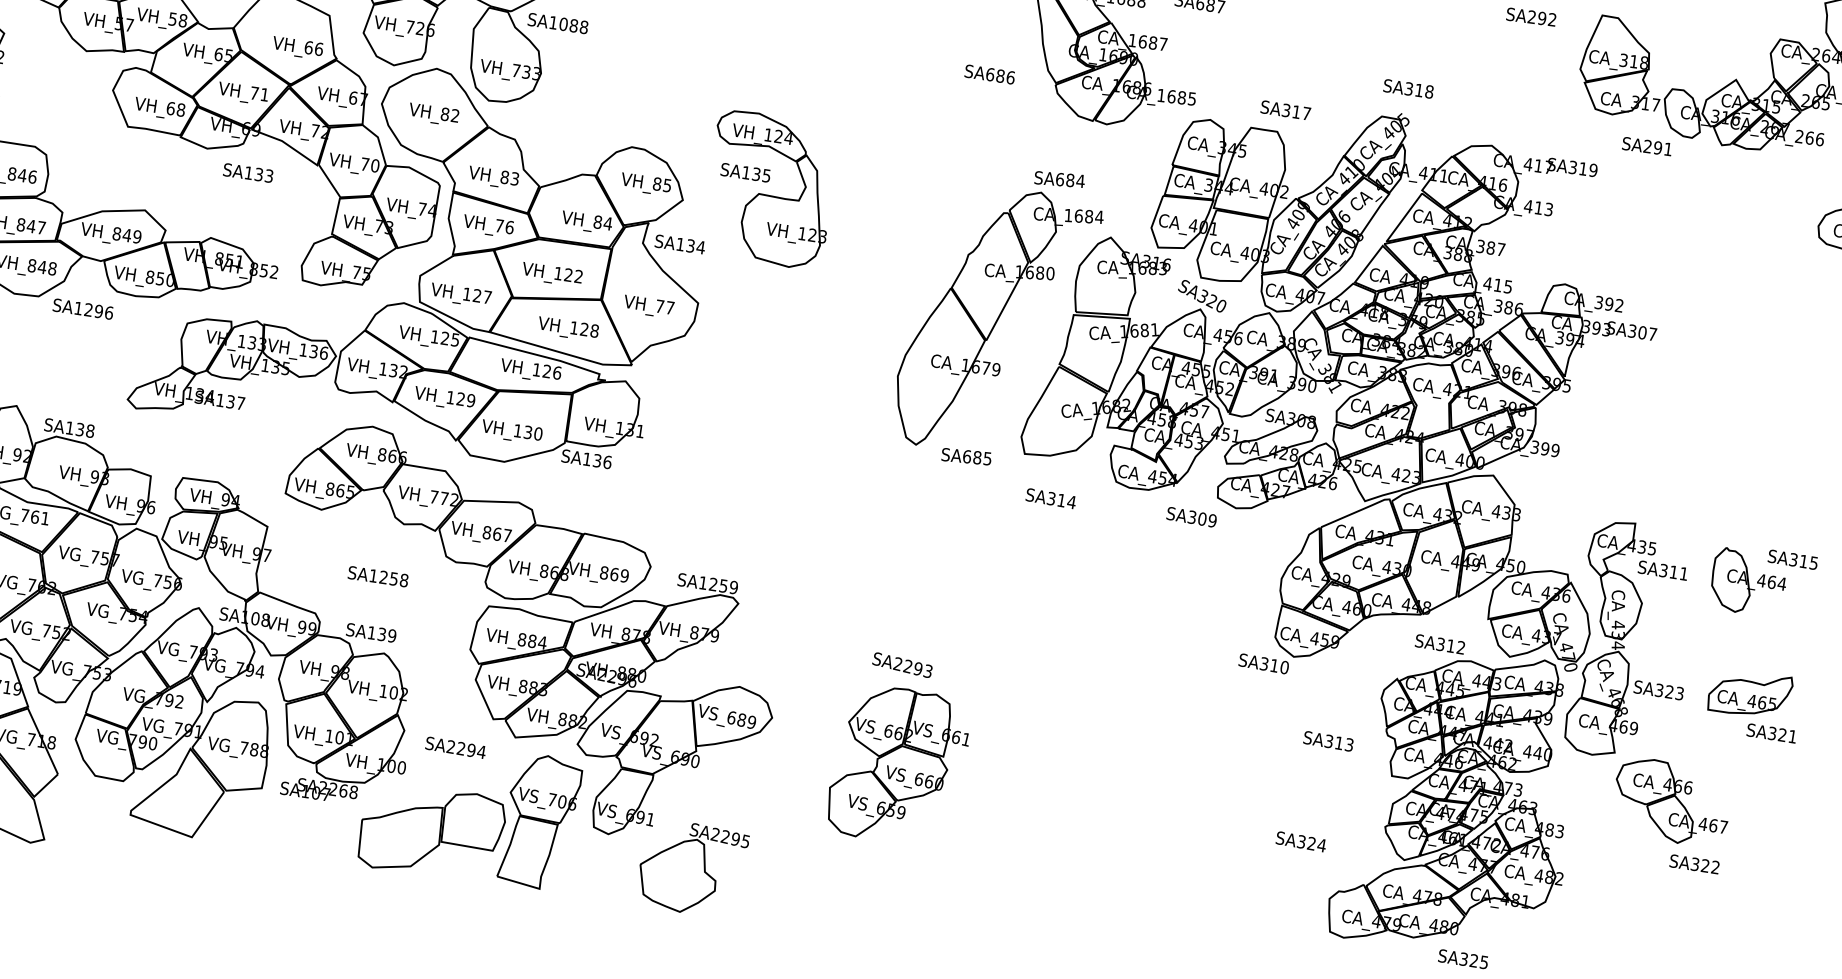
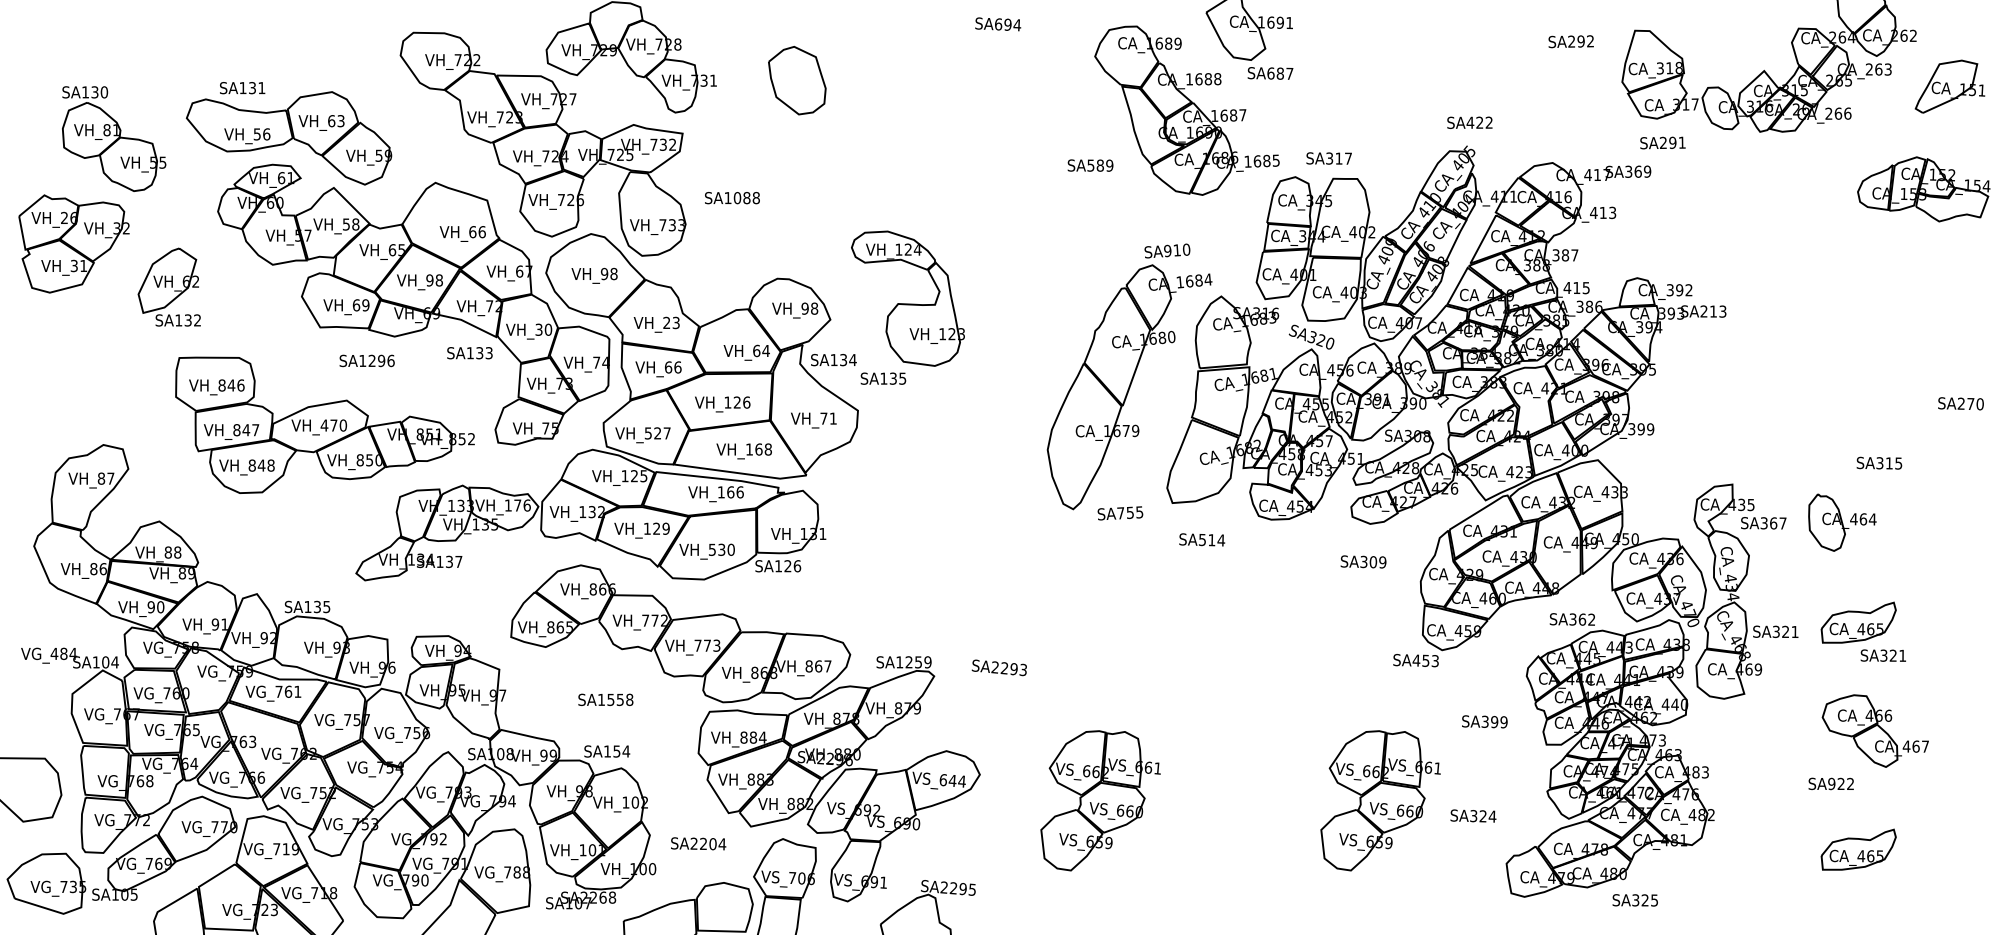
text: (558, 24) -> (732, 198), moved
text: (1000, 76) -> (1100, 165), SA686 -> SA589
text: (1418, 90) -> (1479, 122), SA318 -> SA422
text: (259, 94) -> (434, 280), VH_71 -> VH_98
text: (180, 110) -> (365, 305), VH_68 -> VH_69
text: (1285, 110) -> (1328, 158), moved
text: (449, 115) -> (608, 274), VH_82 -> VH_98
text: (1646, 145) -> (1662, 142), moved
text: (364, 163) -> (538, 329), VH_70 -> VH_30
text: (1582, 168) -> (1637, 171), SA319 -> SA369
text: (745, 172) -> (883, 378), moved
text: (247, 173) -> (469, 353), moved
text: (504, 176) -> (666, 322), VH_83 -> VH_23
text: (1070, 180) -> (1177, 250), SA684 -> SA910
text: (661, 184) -> (809, 308), VH_85 -> VH_98
text: (597, 221) -> (756, 350), VH_84 -> VH_64
text: (499, 226) -> (668, 367), VH_76 -> VH_66
text: (126, 235) -> (333, 425), VH_849 -> VH_470
text: (578, 276) -> (746, 402), VH_122 -> VH_126
text: (466, 294) -> (647, 433), VH_127 -> VH_527
text: (669, 307) -> (832, 418), VH_77 -> VH_71
text: (82, 308) -> (366, 360), moved
text: (584, 329) -> (758, 449), VH_128 -> VH_168
text: (1642, 332) -> (1713, 311), SA307 -> SA213
text: (313, 351) -> (517, 505), VH_136 -> VH_176
text: (546, 371) -> (730, 492), VH_126 -> VH_166
text: (90, 430) -> (326, 606), SA138 -> SA135
text: (517, 430) -> (711, 549), VH_130 -> VH_530
text: (972, 456) -> (1125, 512), SA685 -> SA755
text: (596, 461) -> (787, 566), SA136 -> SA126
text: (1051, 498) -> (1202, 539), SA314 -> SA514
text: (1191, 516) -> (1363, 561), moved
text: (497, 533) -> (707, 645), VH_867 -> VH_773
text: (1793, 559) -> (1879, 462), moved
text: (1679, 573) -> (1778, 523), SA311 -> SA367
text: (624, 575) -> (827, 666), VH_869 -> VH_867
text: (383, 577) -> (610, 699), SA1258 -> SA1558
text: (386, 635) -> (621, 751), SA139 -> SA154
text: (1451, 645) -> (1582, 619), SA312 -> SA362
text: (901, 664) -> (998, 667), moved
text: (1274, 665) -> (1425, 660), SA310 -> SA453
text: (1679, 692) -> (1794, 631), SA323 -> SA321
text: (745, 720) -> (956, 780), VS_689 -> VS_644
text: (1344, 744) -> (1499, 722), SA313 -> SA399
text: (470, 750) -> (712, 844), SA2294 -> SA2204
part: (1670, 801) -> (1874, 730), moved
part: (1202, 810) -> (1380, 800), added
text: (1694, 863) -> (1831, 783), SA322 -> SA922
part: (1713, 939) -> (1858, 849), added

